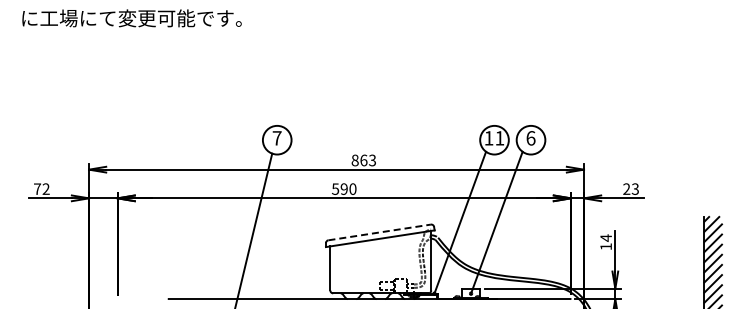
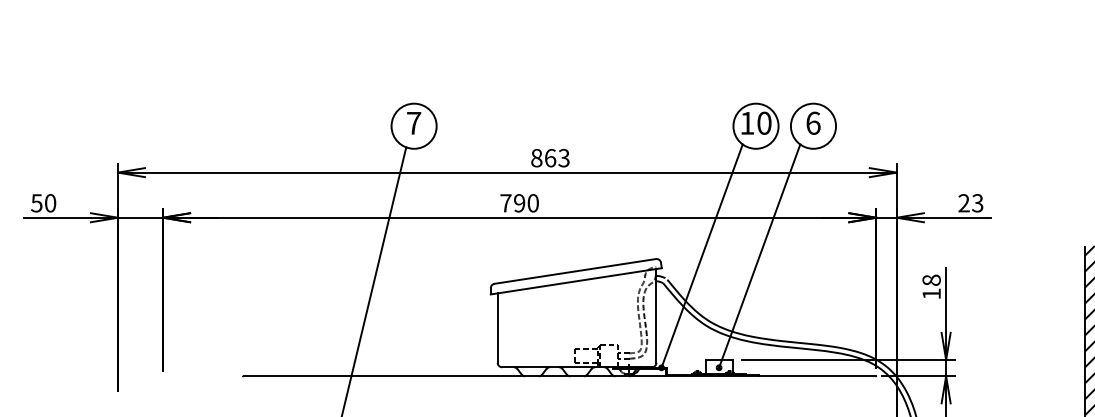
text: (499, 138) -> (763, 123), 11 -> 10
text: (41, 188) -> (43, 202), 72 -> 50
text: (335, 188) -> (505, 202), 590 -> 790
line: (379, 232) -> (575, 271), dashed -> solid
text: (605, 237) -> (930, 279), 14 -> 18

